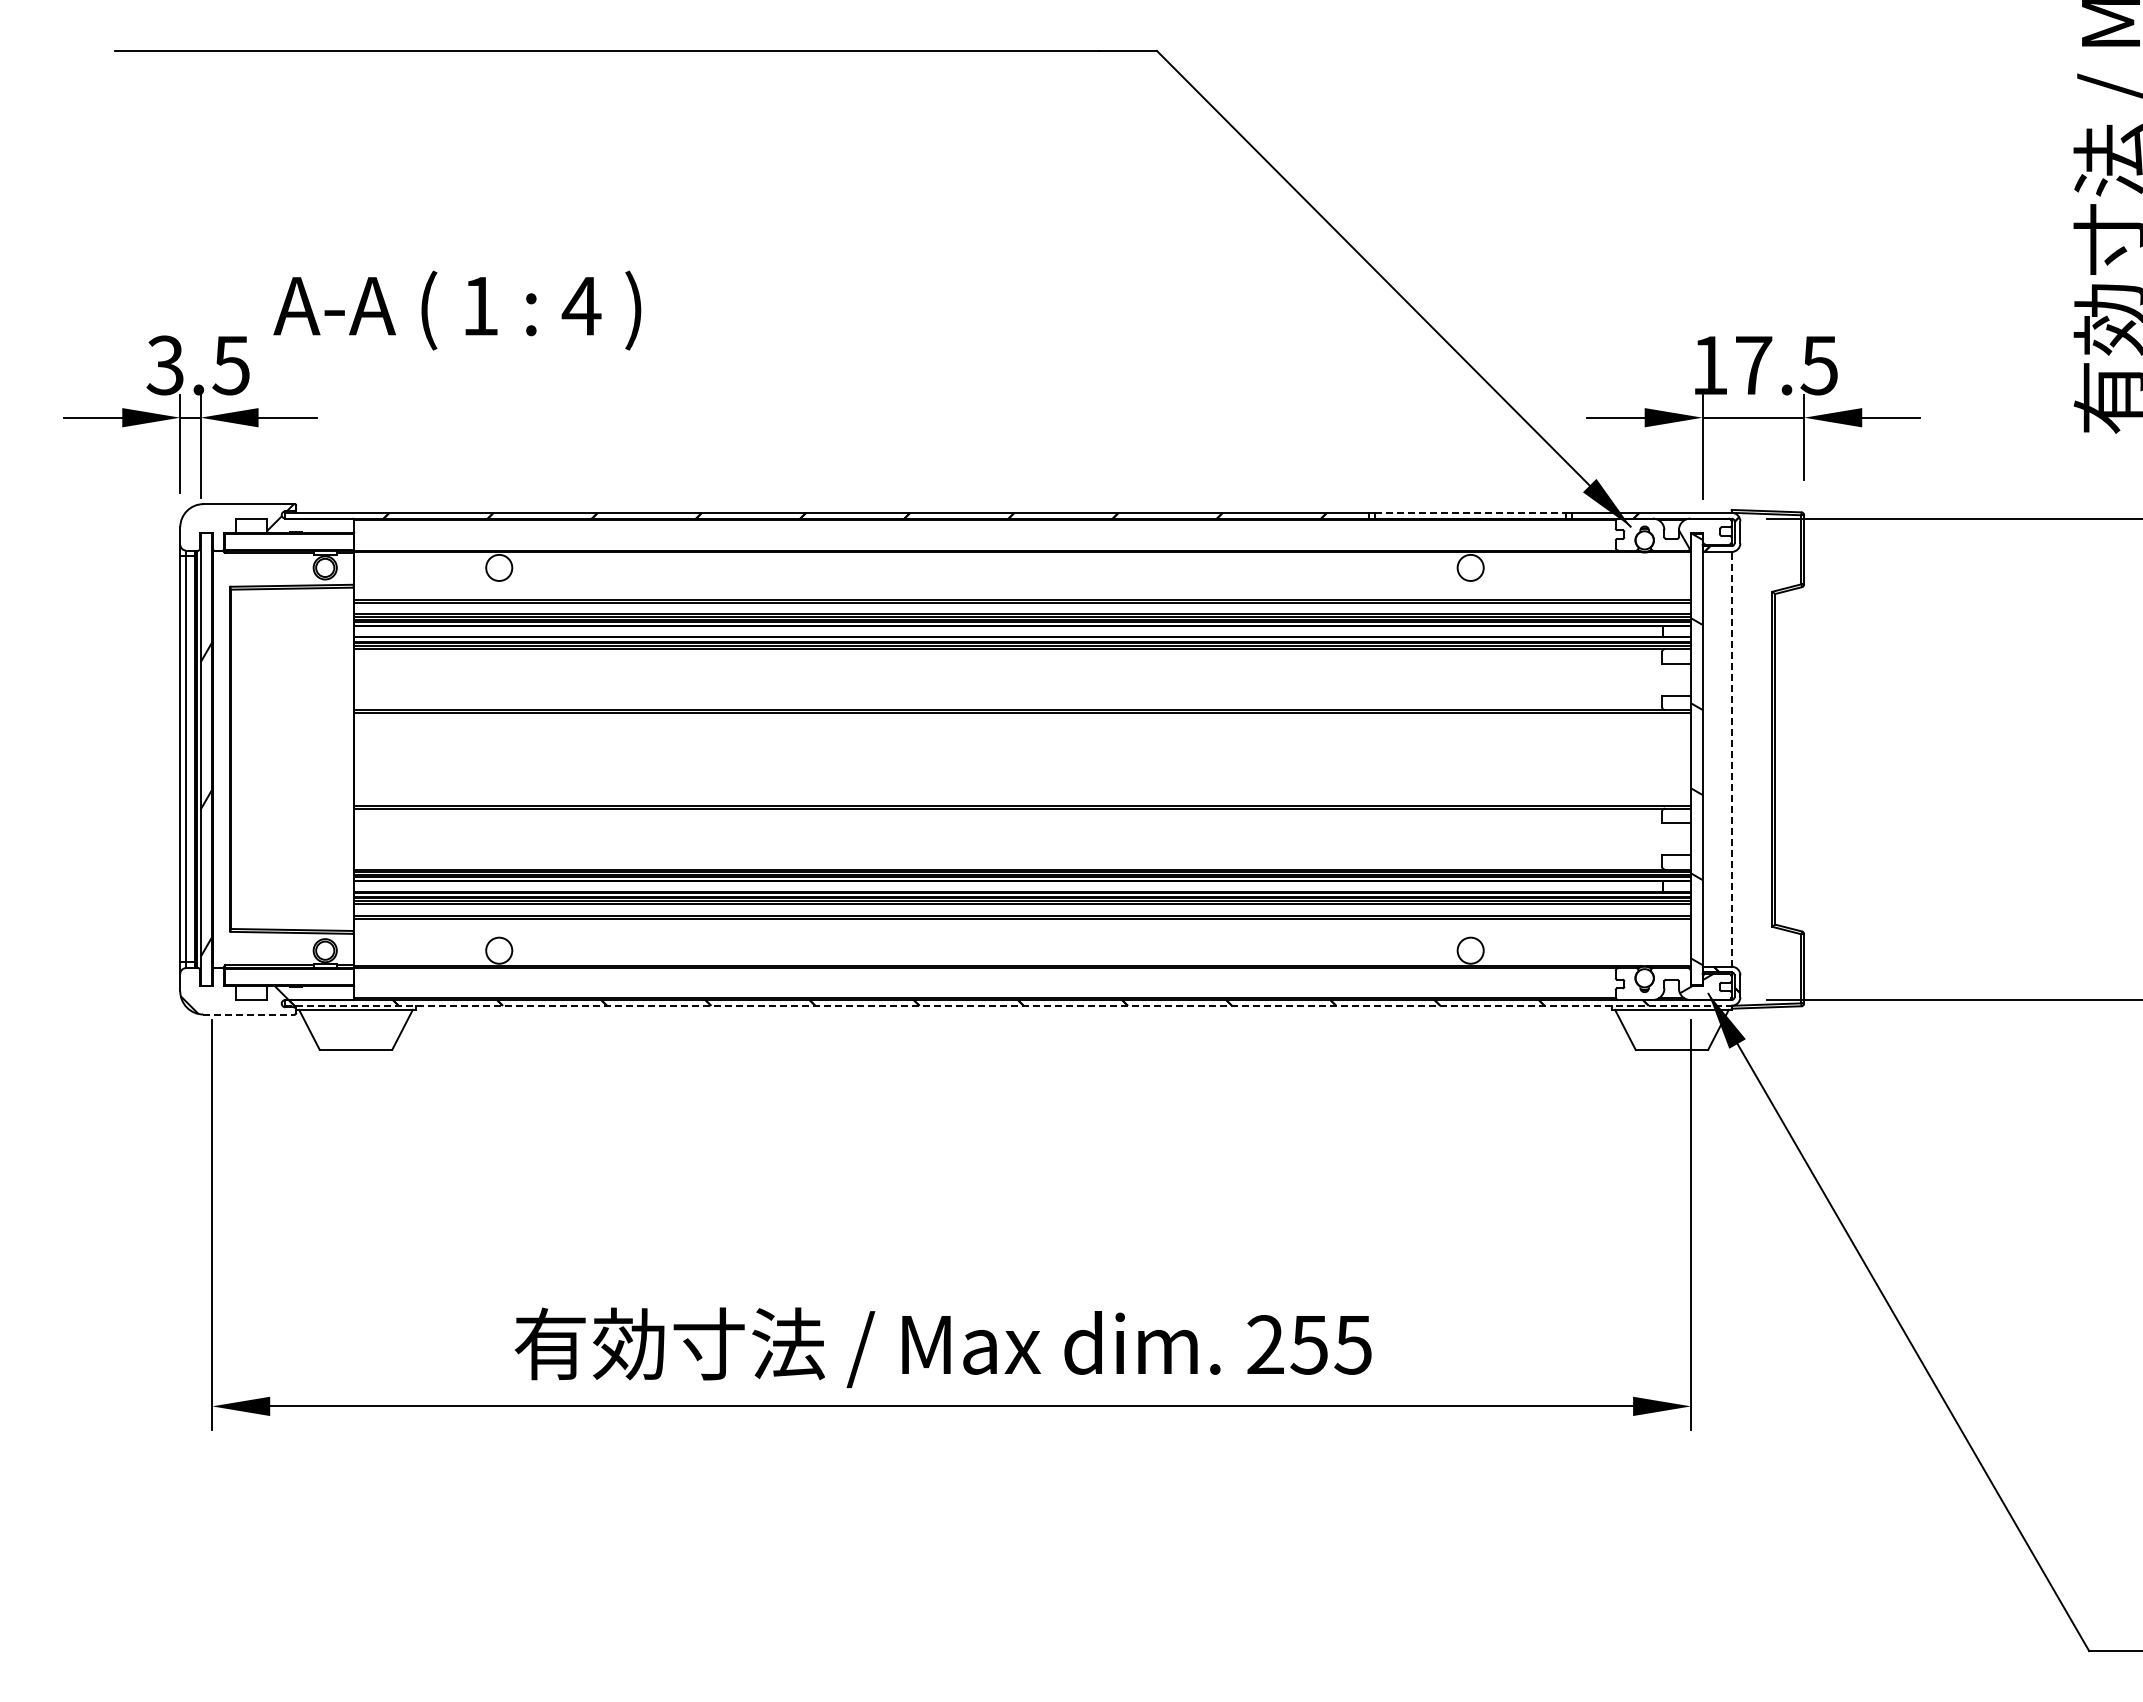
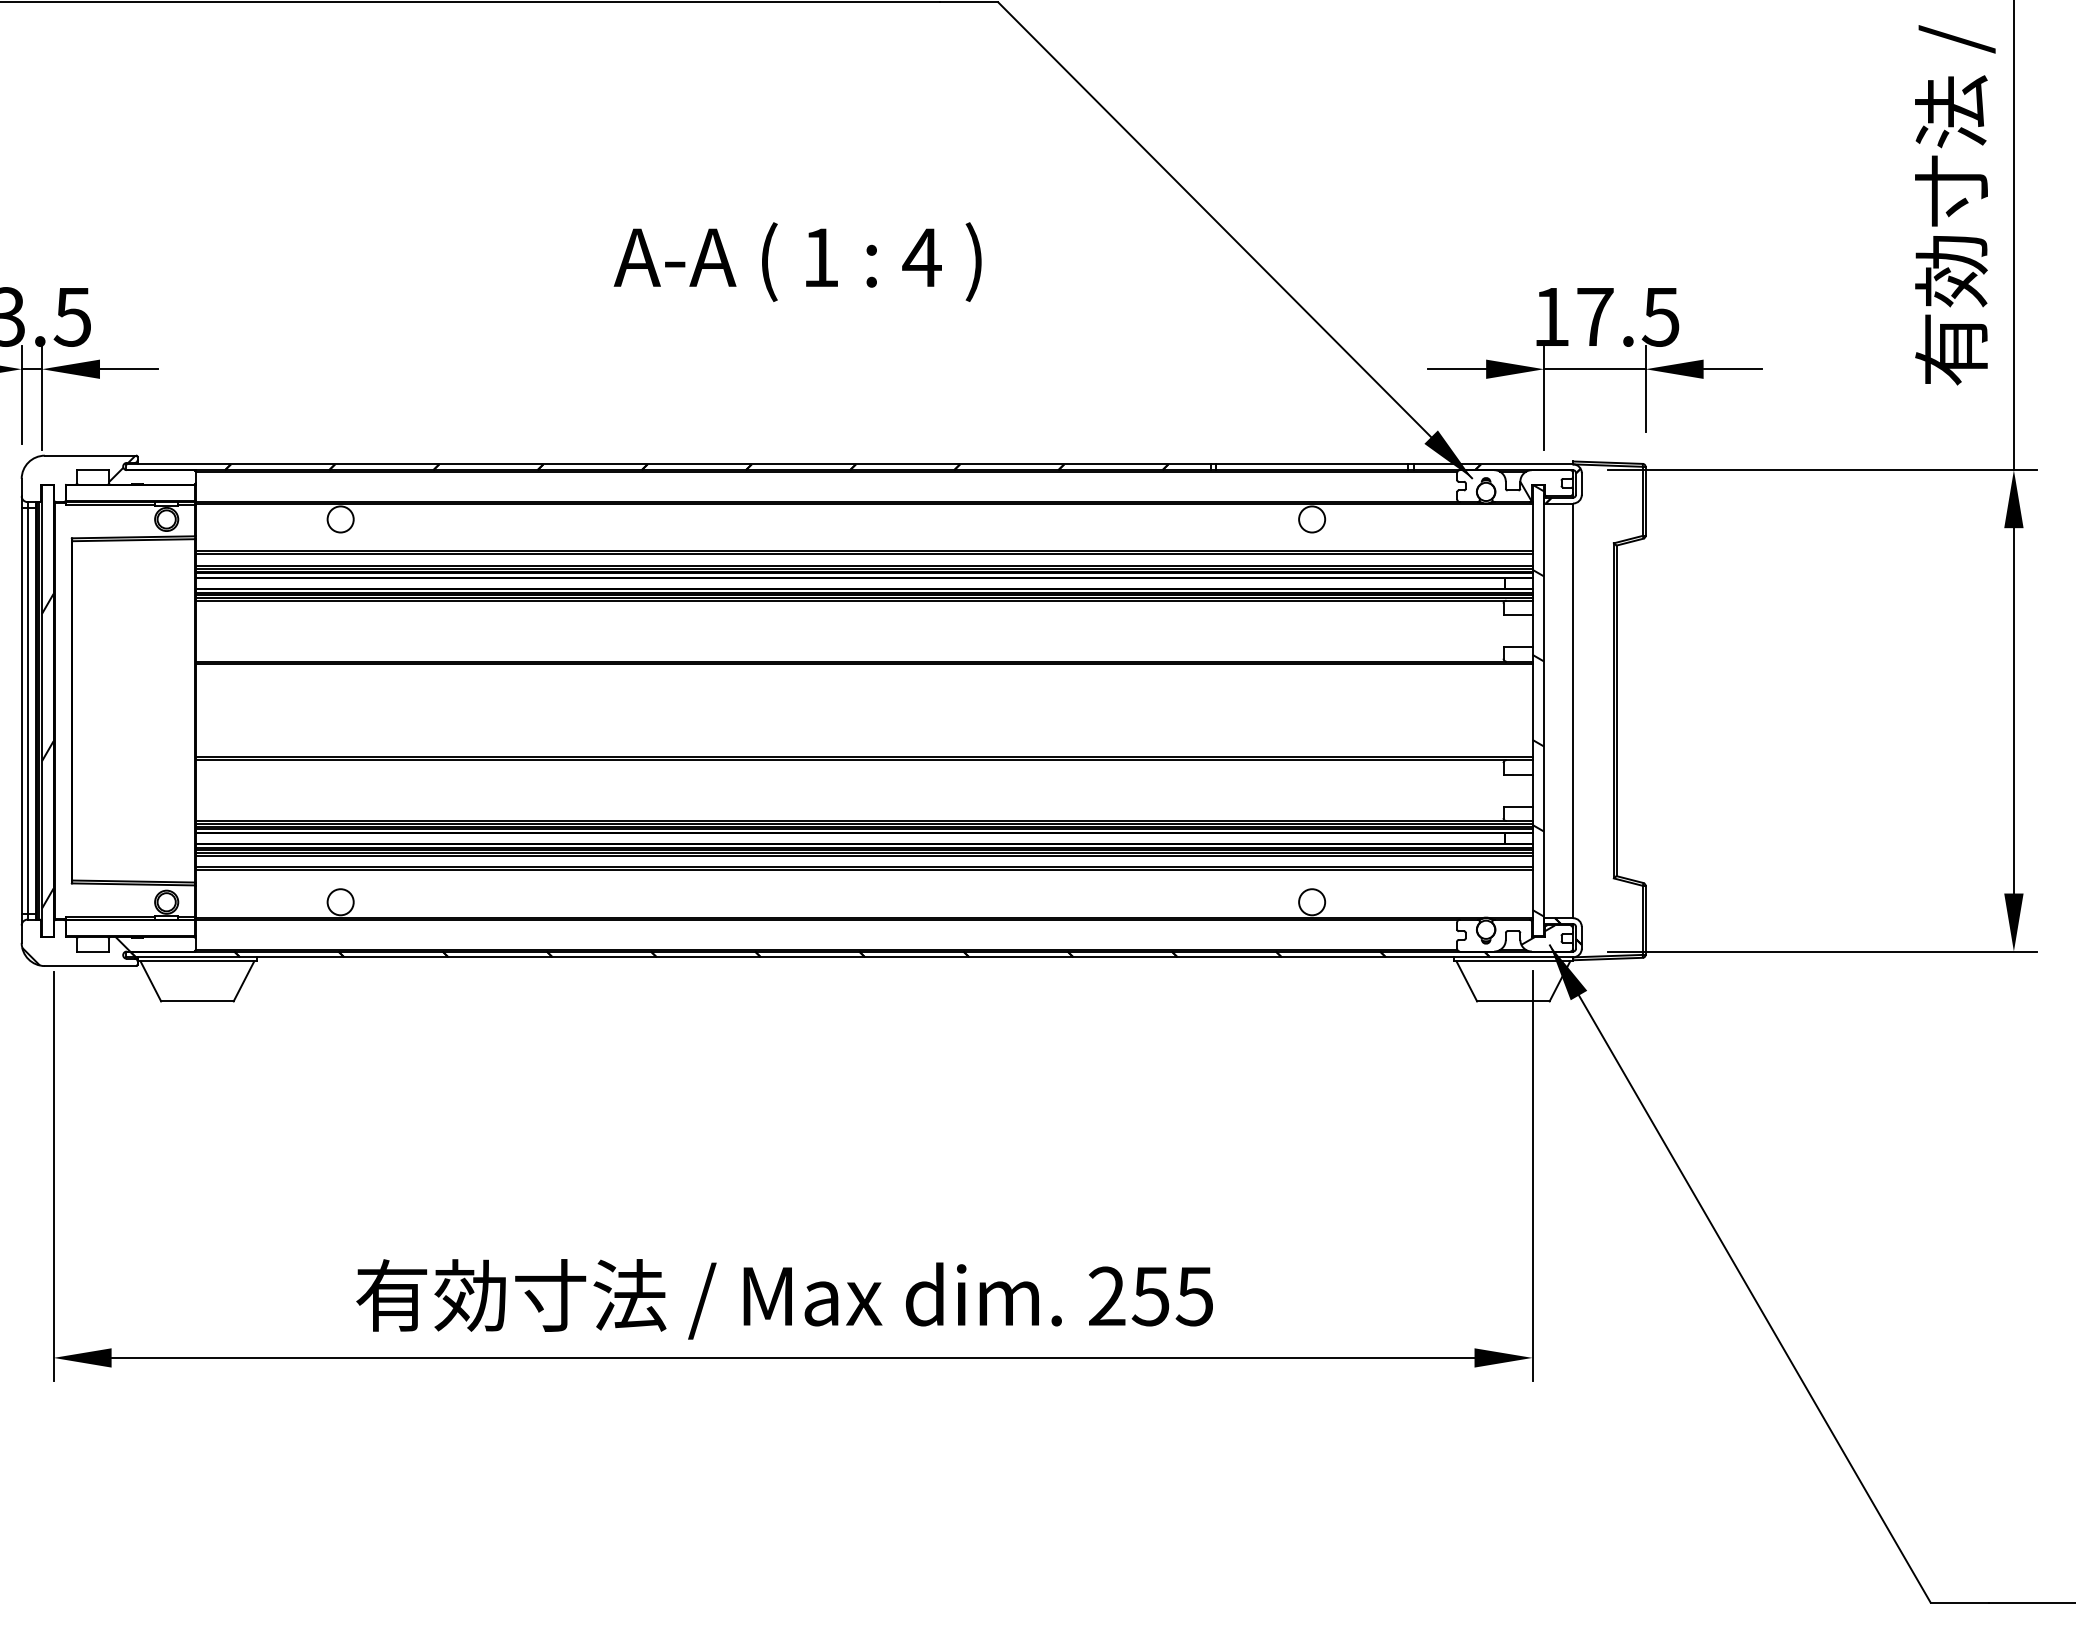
text: (457, 310) -> (797, 262), moved
line: (1470, 512) -> (1311, 464), dashed -> solid
line: (1731, 758) -> (1572, 710), dashed -> solid
line: (1008, 1005) -> (849, 957), dashed -> solid
line: (249, 1014) -> (90, 966), dashed -> solid

